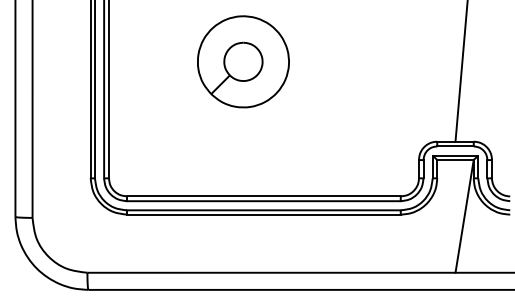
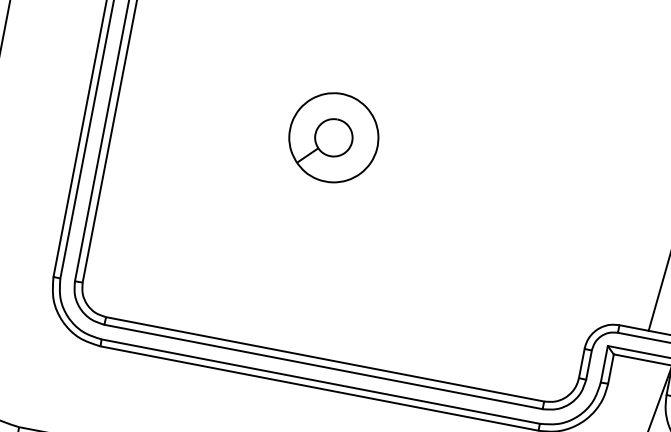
part: (243, 61) -> (334, 137), size x0.6

